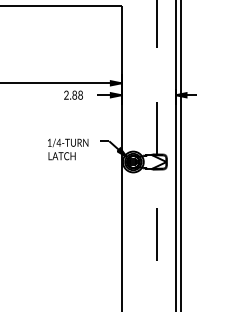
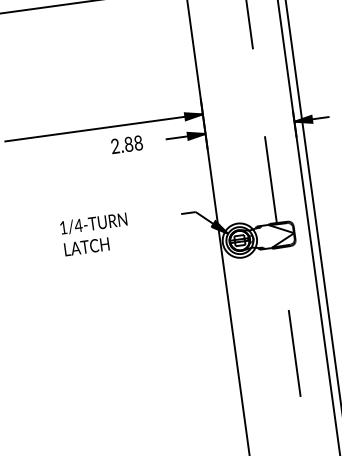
text: (68, 149) -> (95, 234), moved

